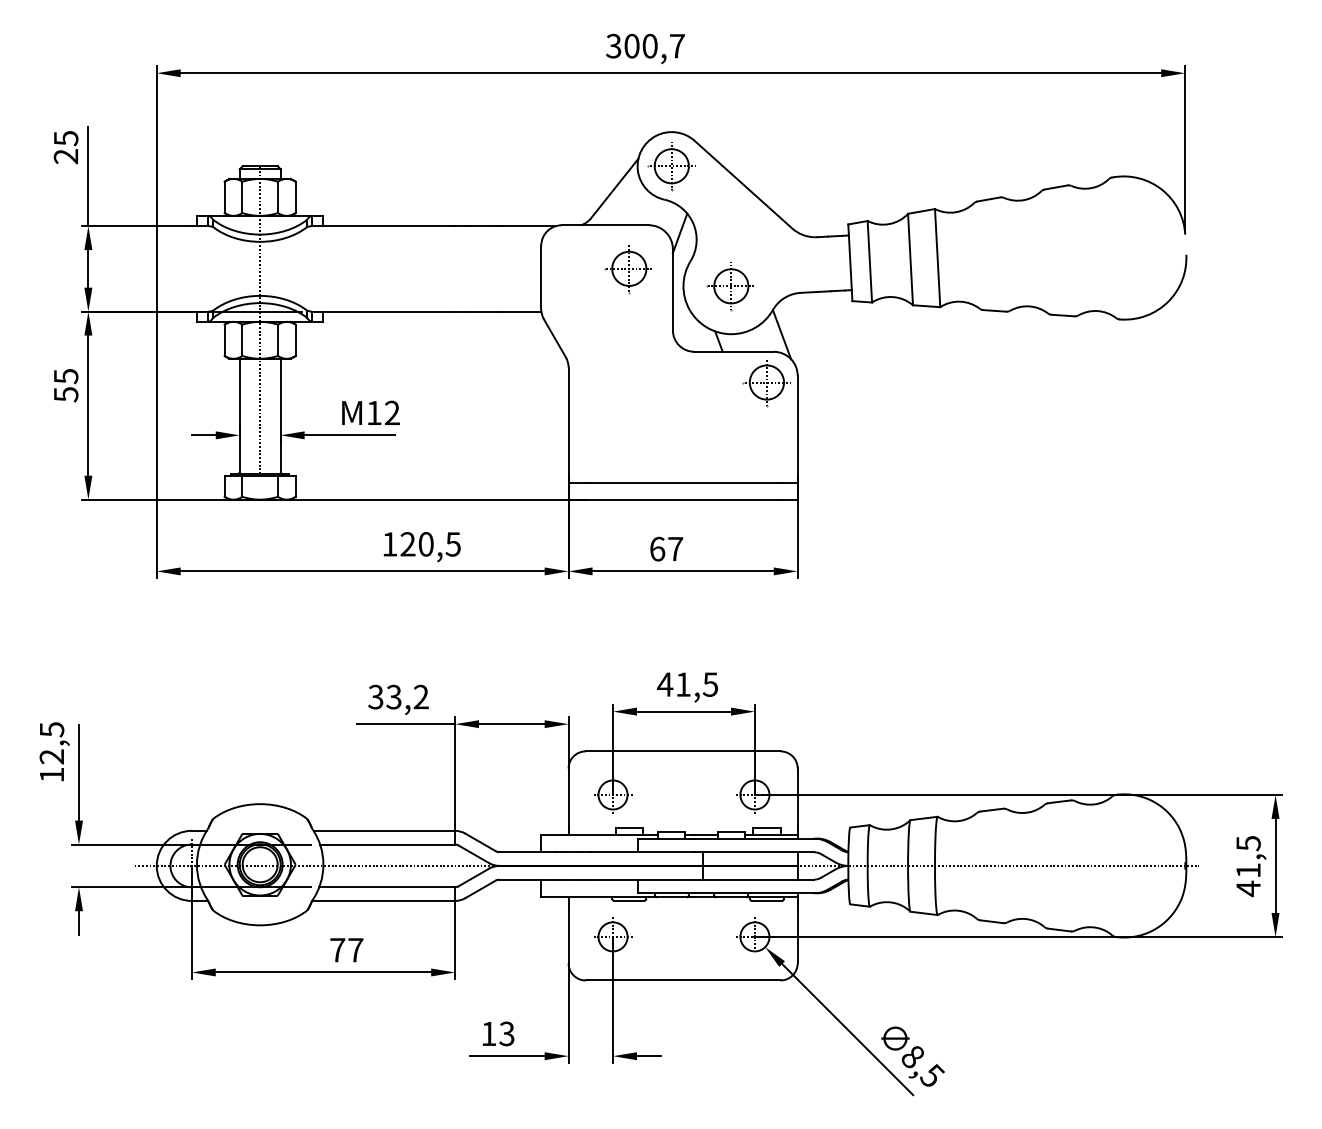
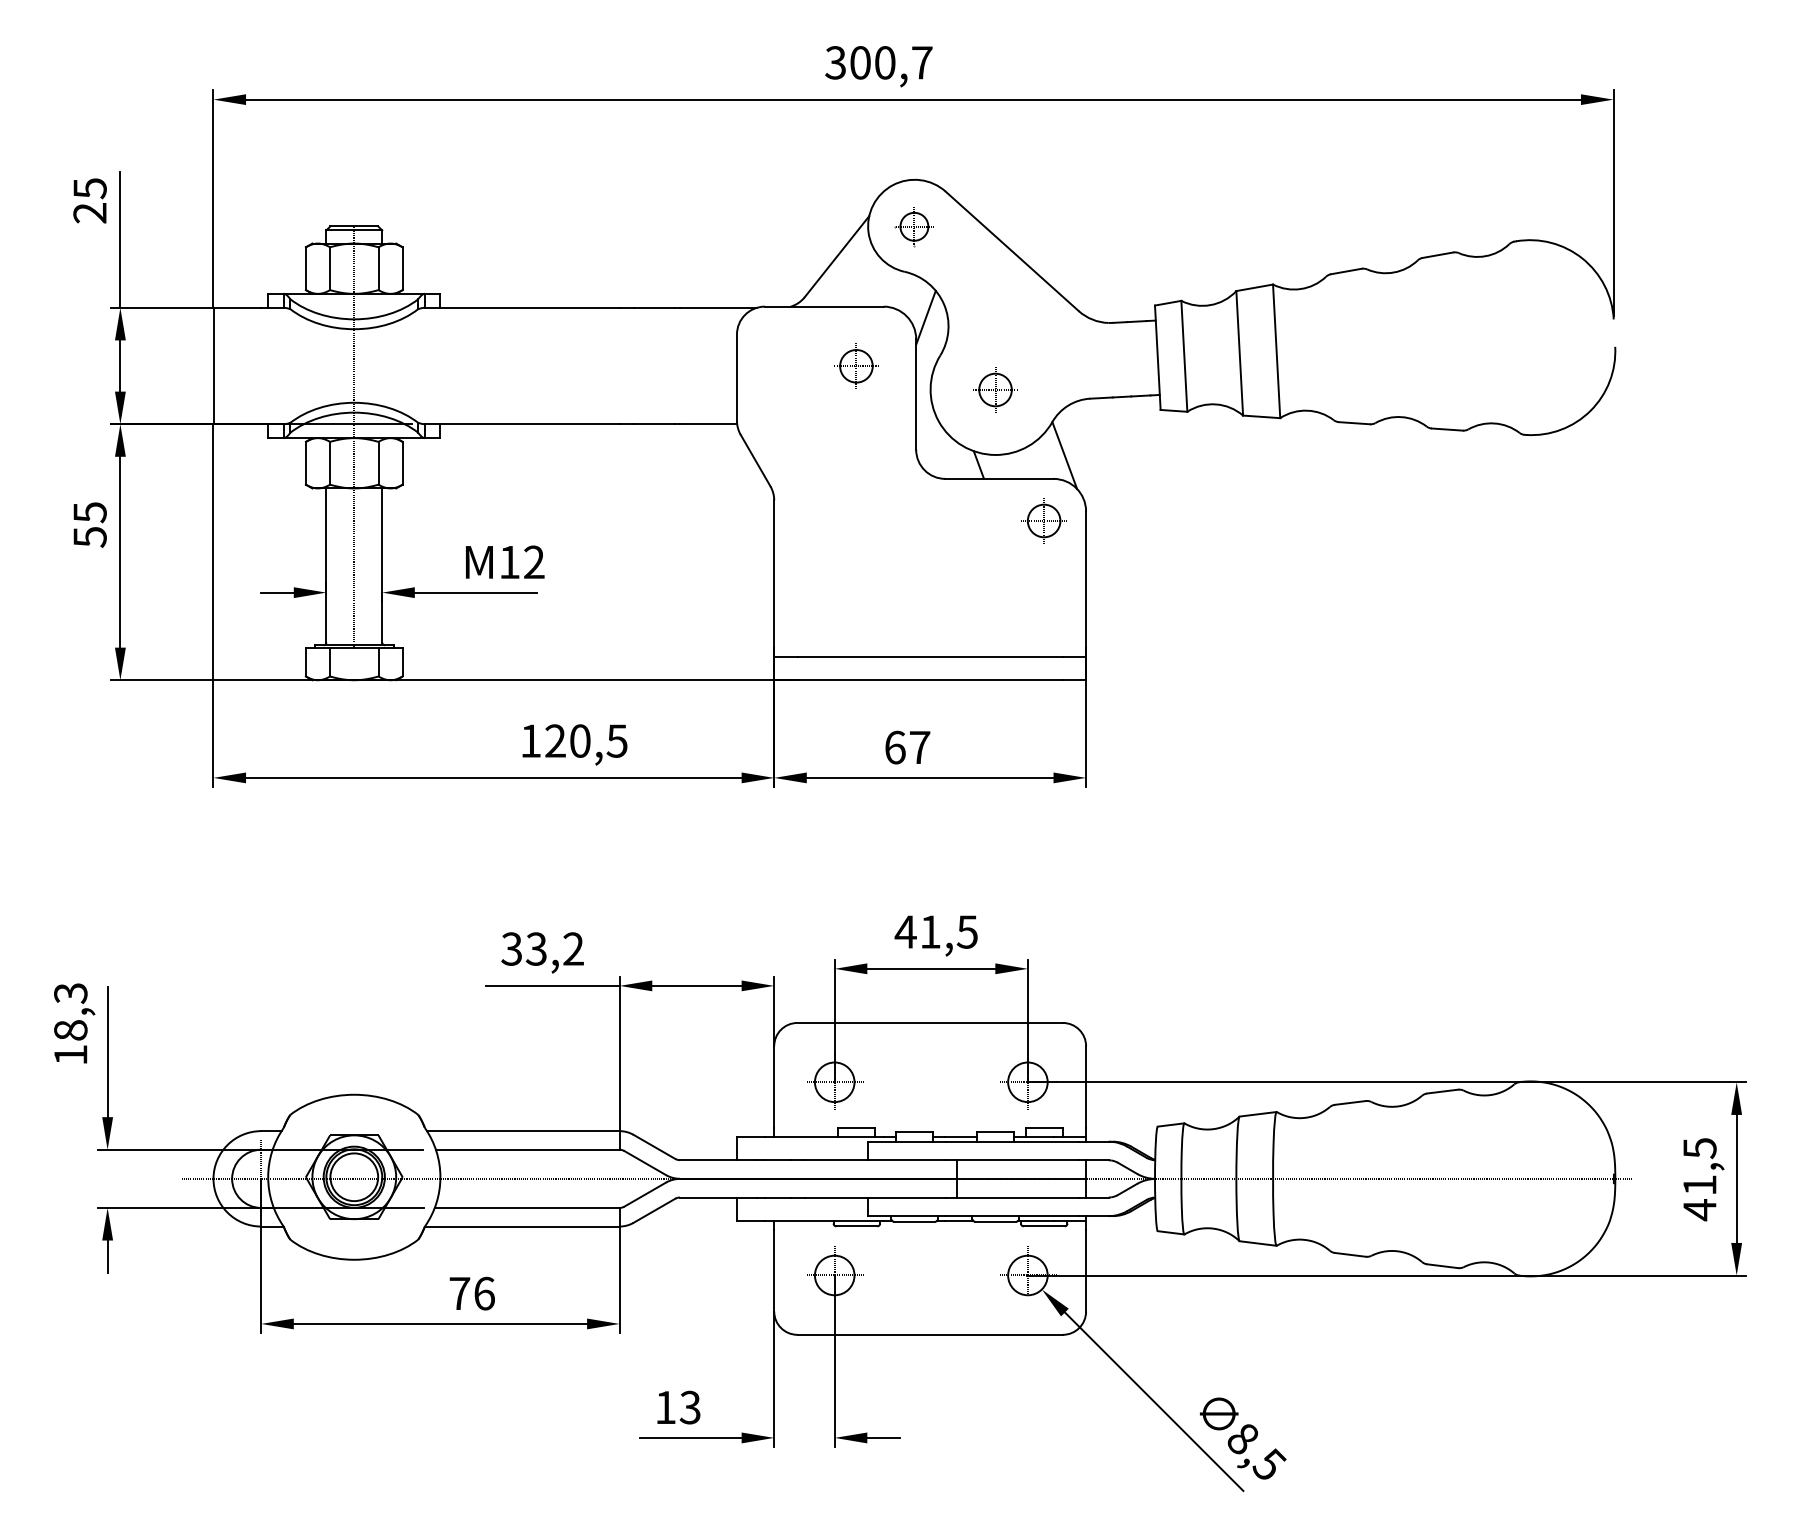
part: (670, 167) -> (913, 227), size x0.6
part: (628, 269) -> (855, 366), size x0.7
part: (730, 286) -> (994, 390), size x0.7
part: (766, 383) -> (1043, 521), size x0.7
text: (51, 742) -> (70, 1011), 12,5 -> 18,3
text: (355, 950) -> (484, 1293), 77 -> 76

